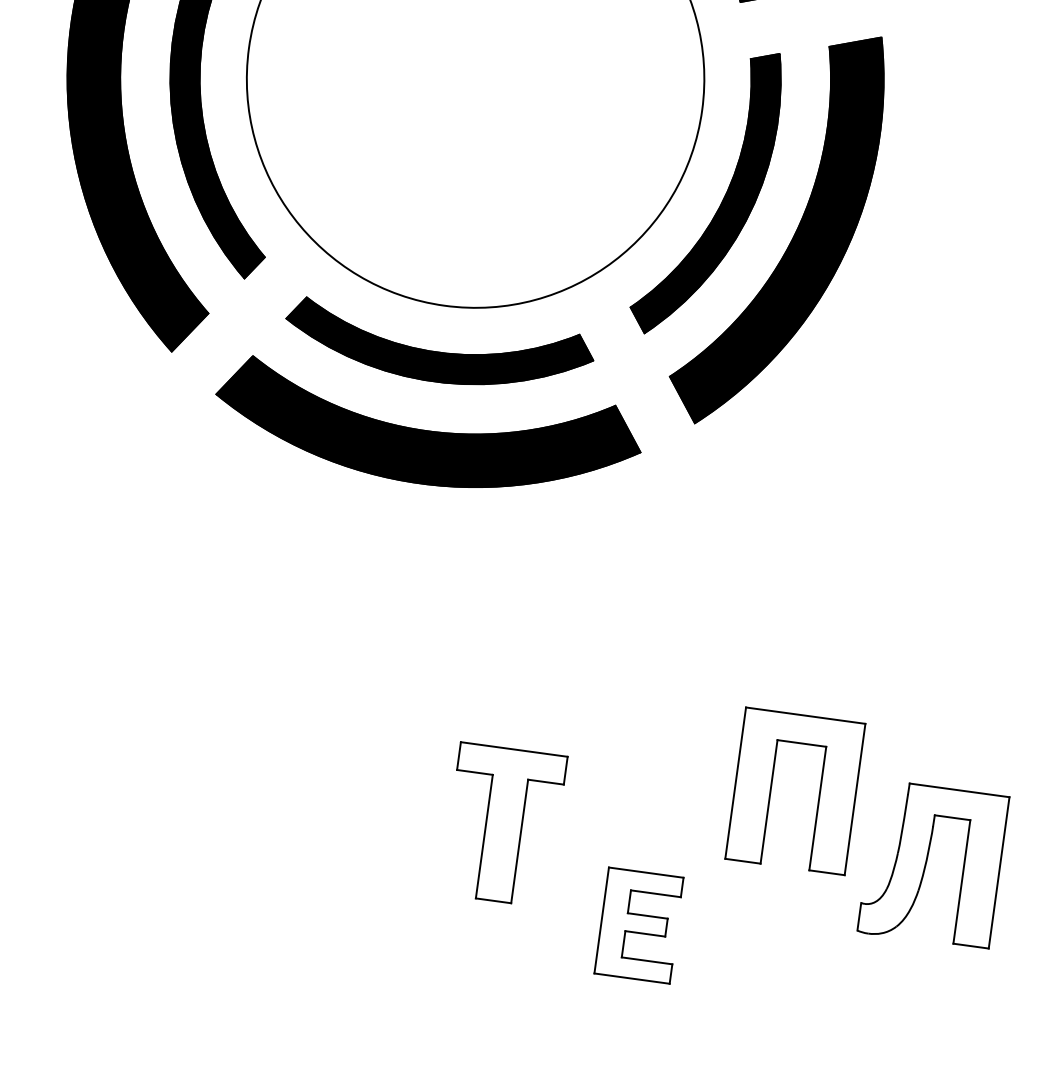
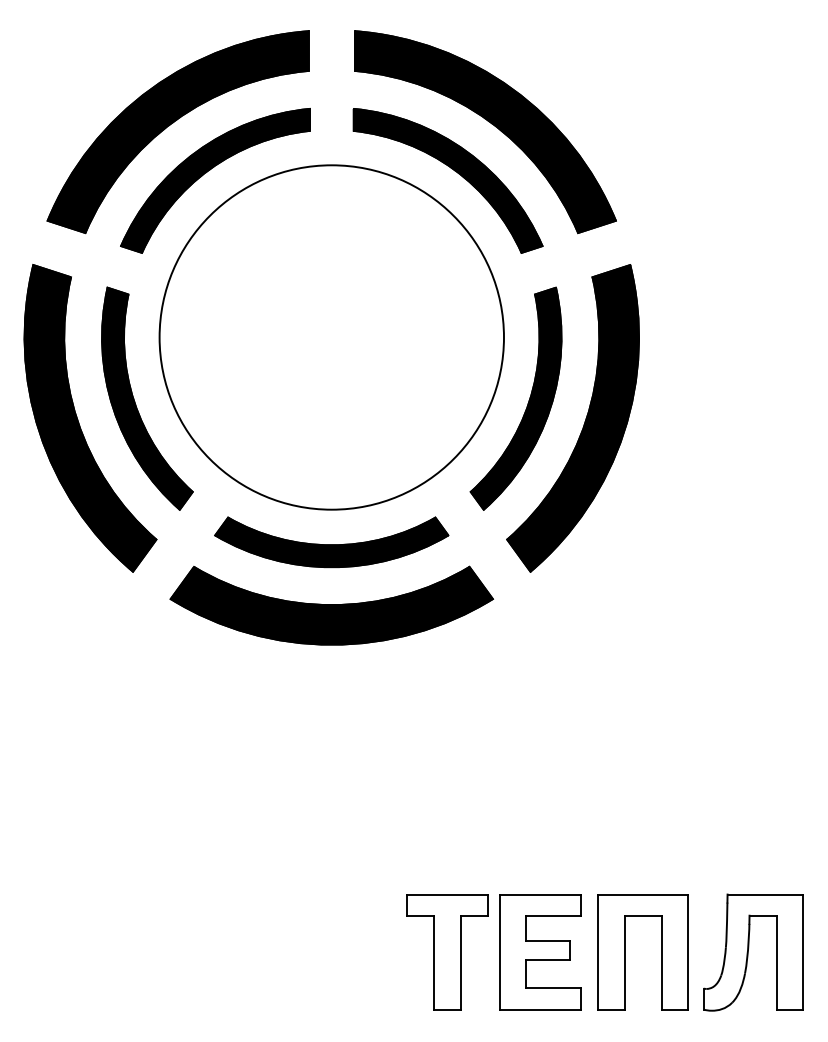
part: (772, 788) -> (625, 952), moved
part: (504, 825) -> (447, 952), moved
part: (933, 864) -> (753, 952), moved
part: (639, 926) -> (540, 952), size x1.43

